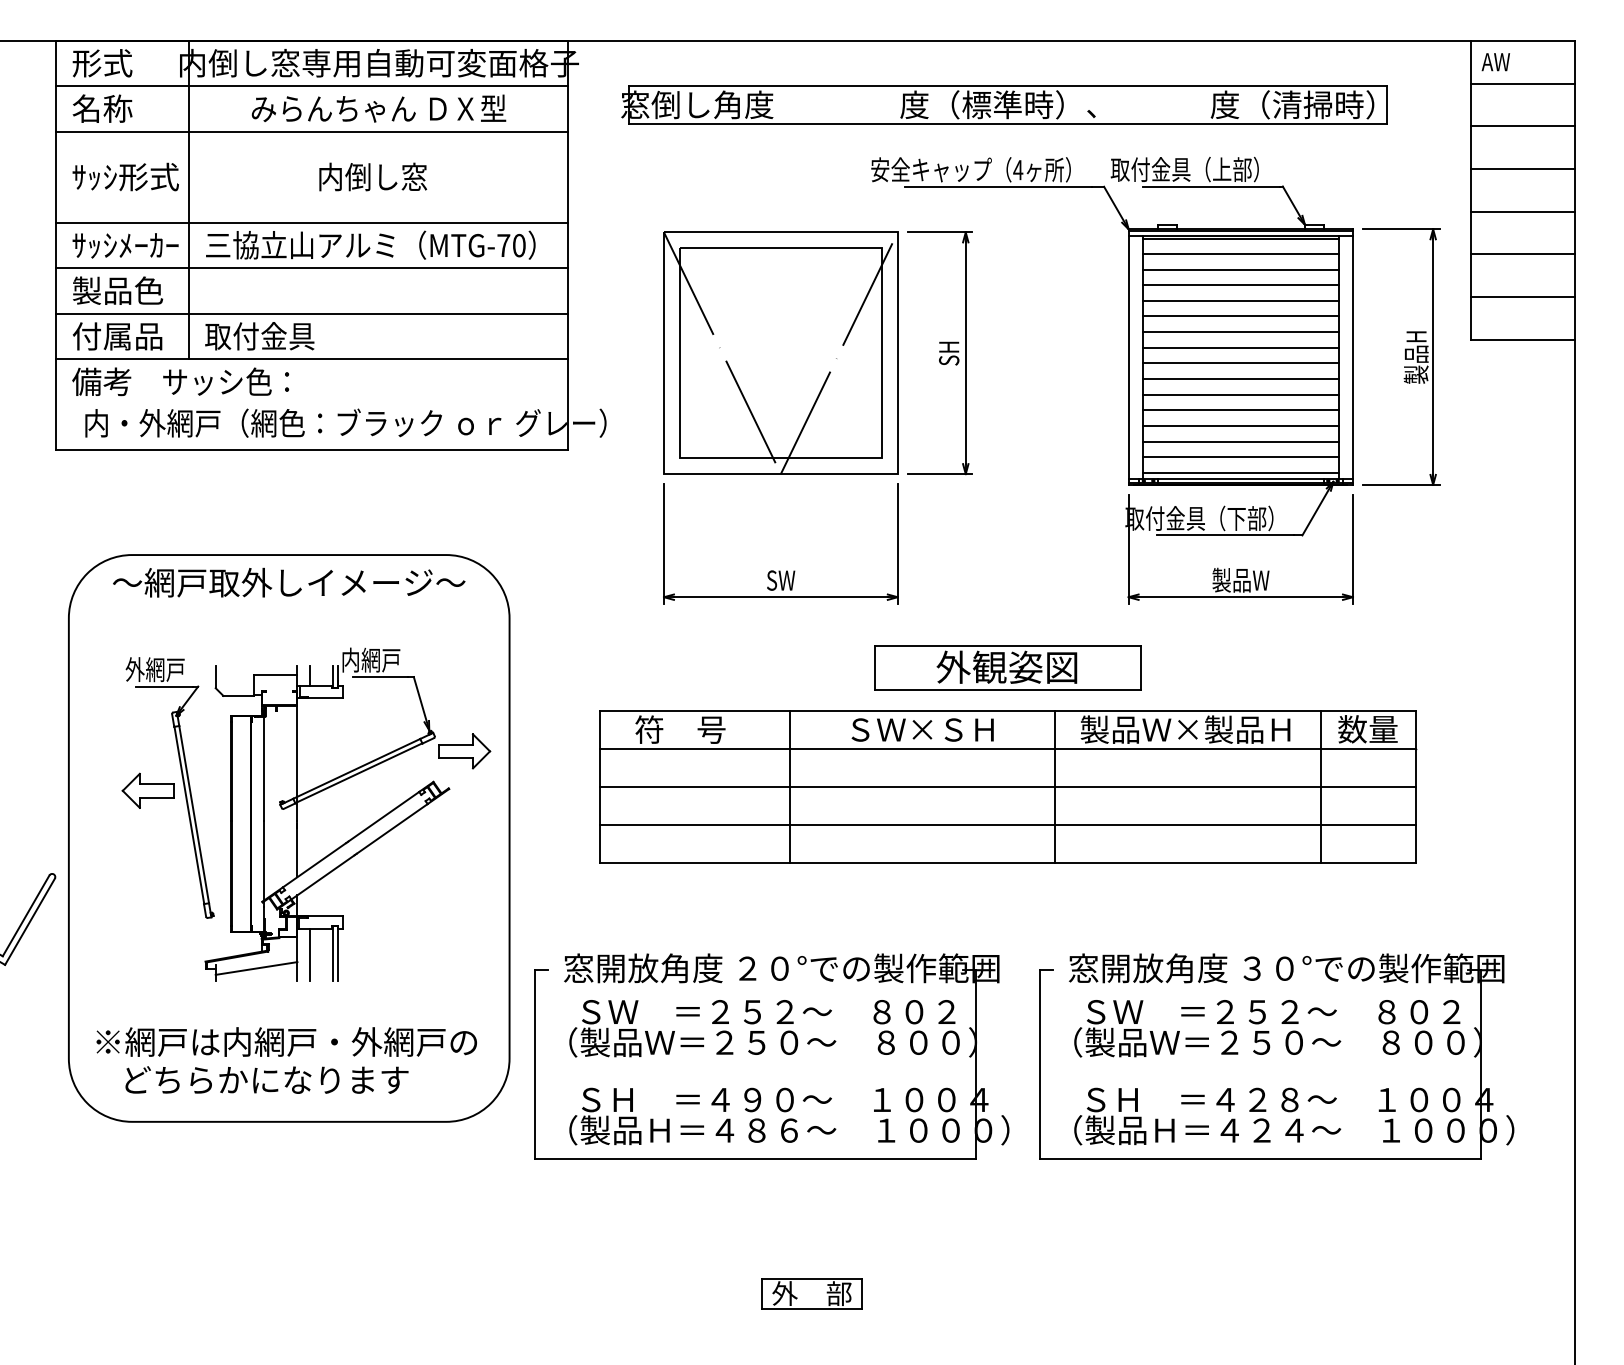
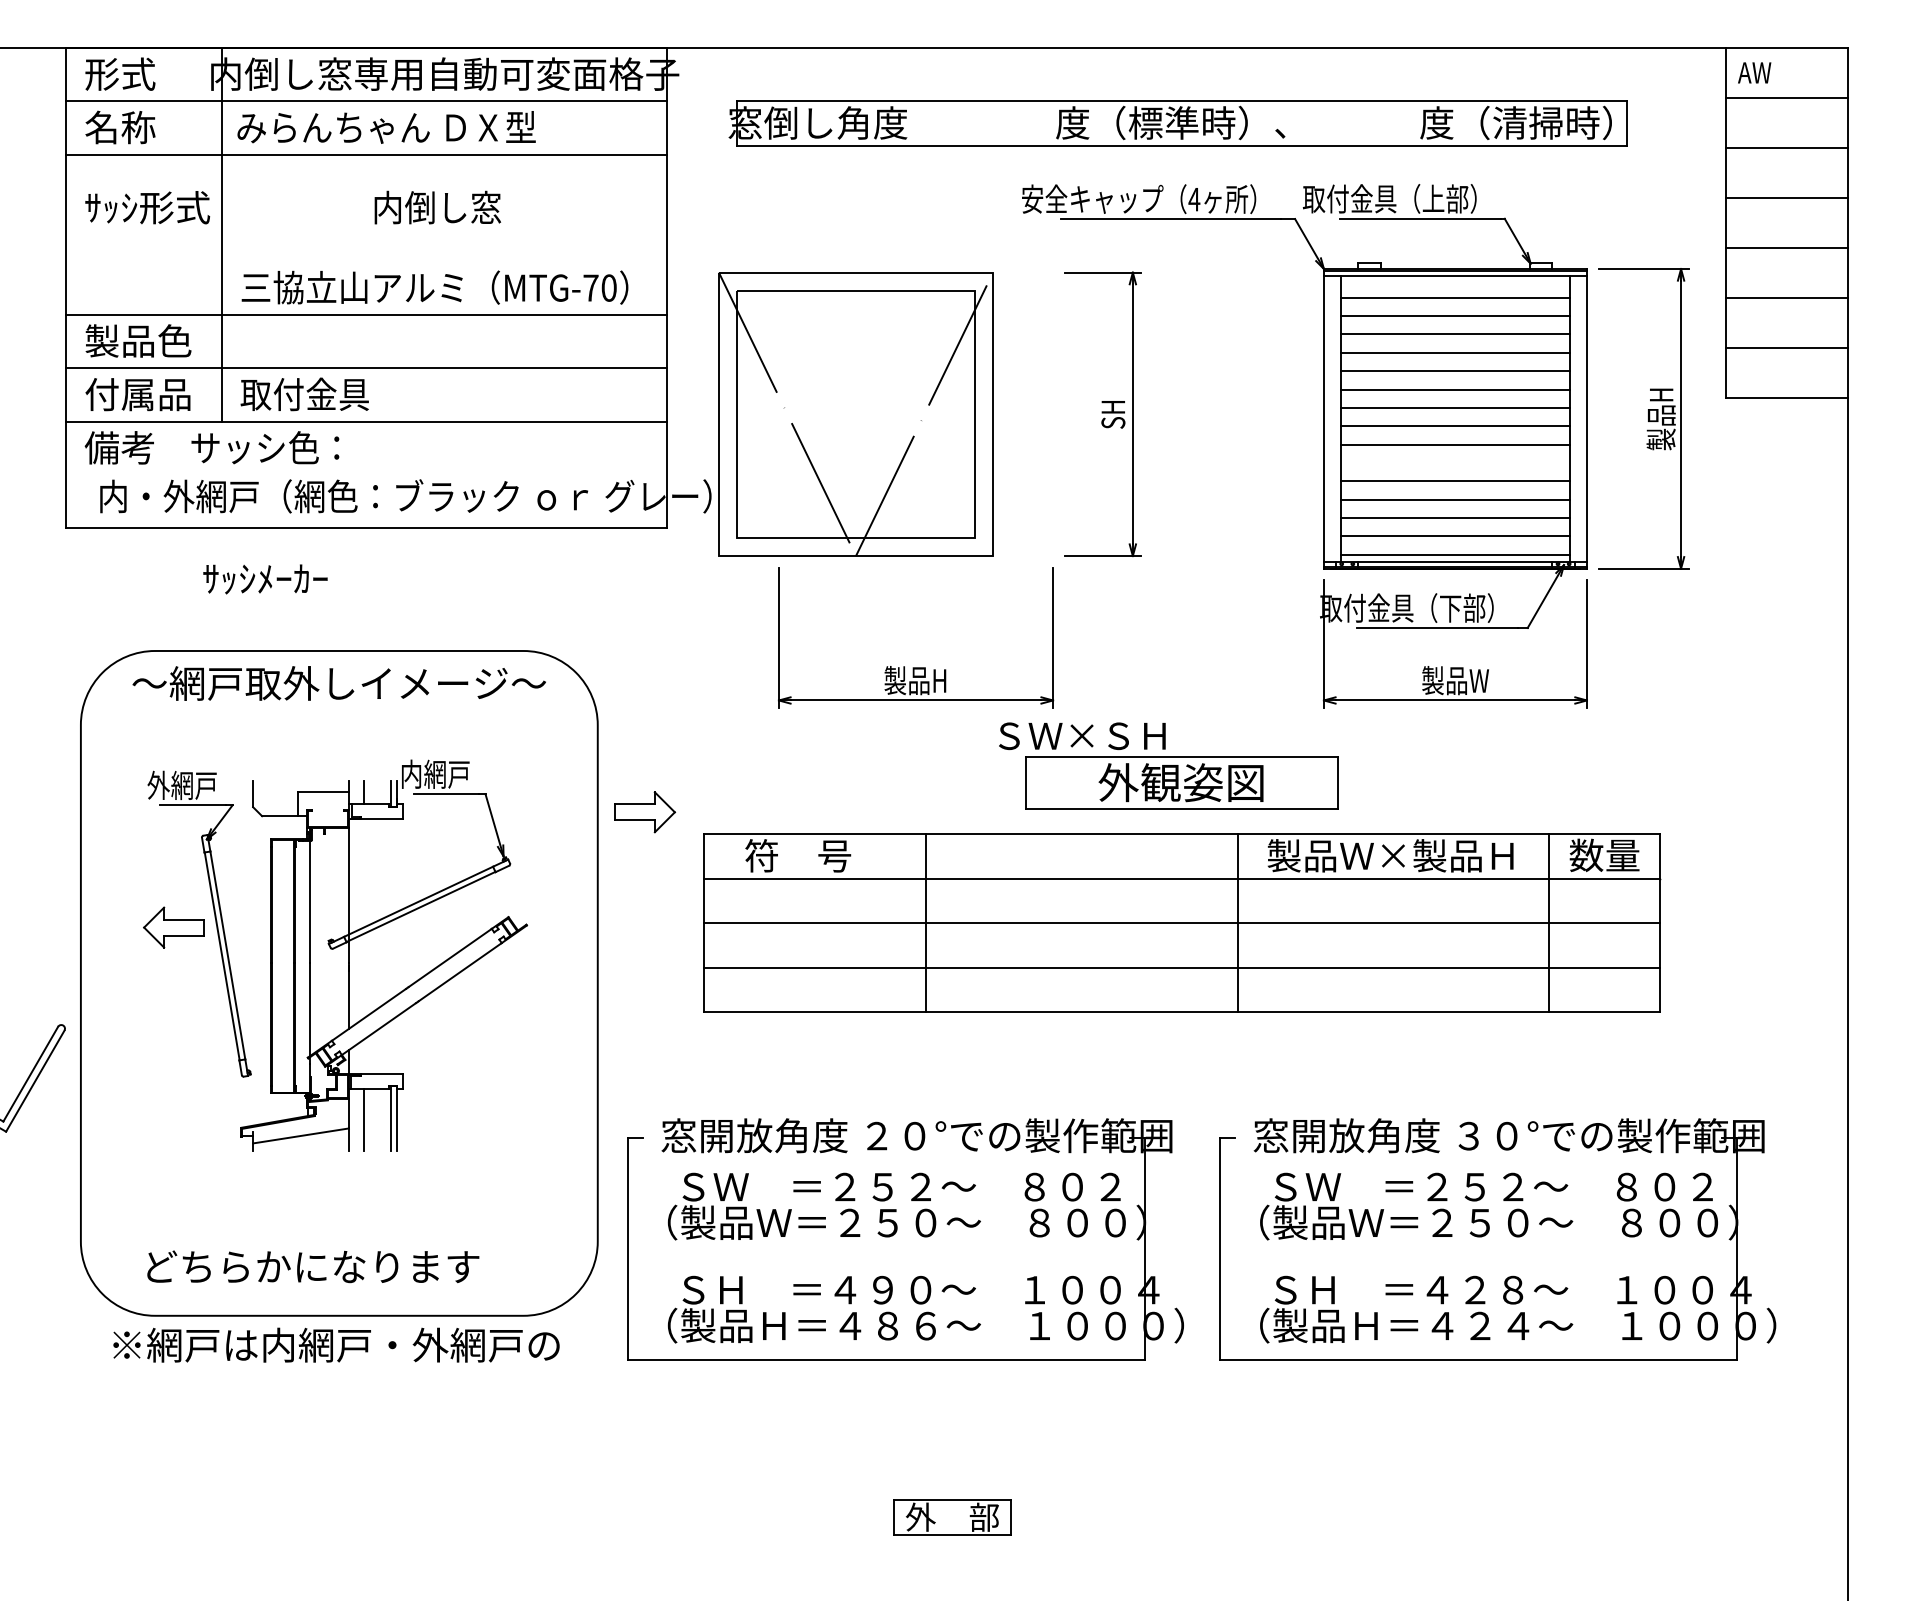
text: (378, 108) -> (386, 127), moved
line: (312, 222) -> (366, 261), removed
line: (1240, 239) -> (1455, 280), removed
text: (125, 245) -> (265, 579), moved
part: (780, 353) -> (855, 414), moved
line: (1240, 394) -> (1455, 462), removed
text: (780, 580) -> (915, 680), SW -> 製品H
text: (922, 729) -> (1082, 735), moved
part: (464, 751) -> (644, 812), moved
text: (286, 1041) -> (336, 1344), moved

